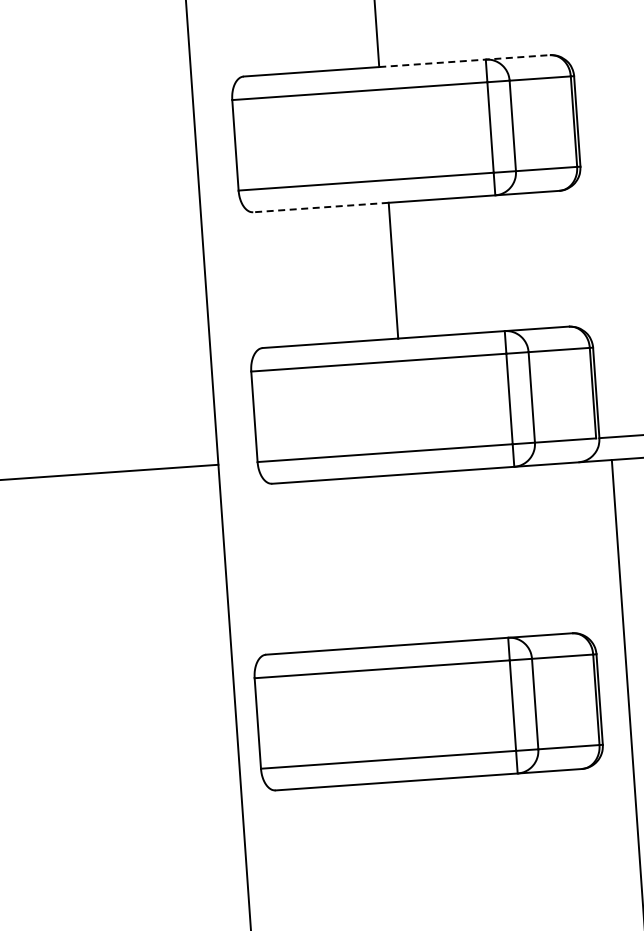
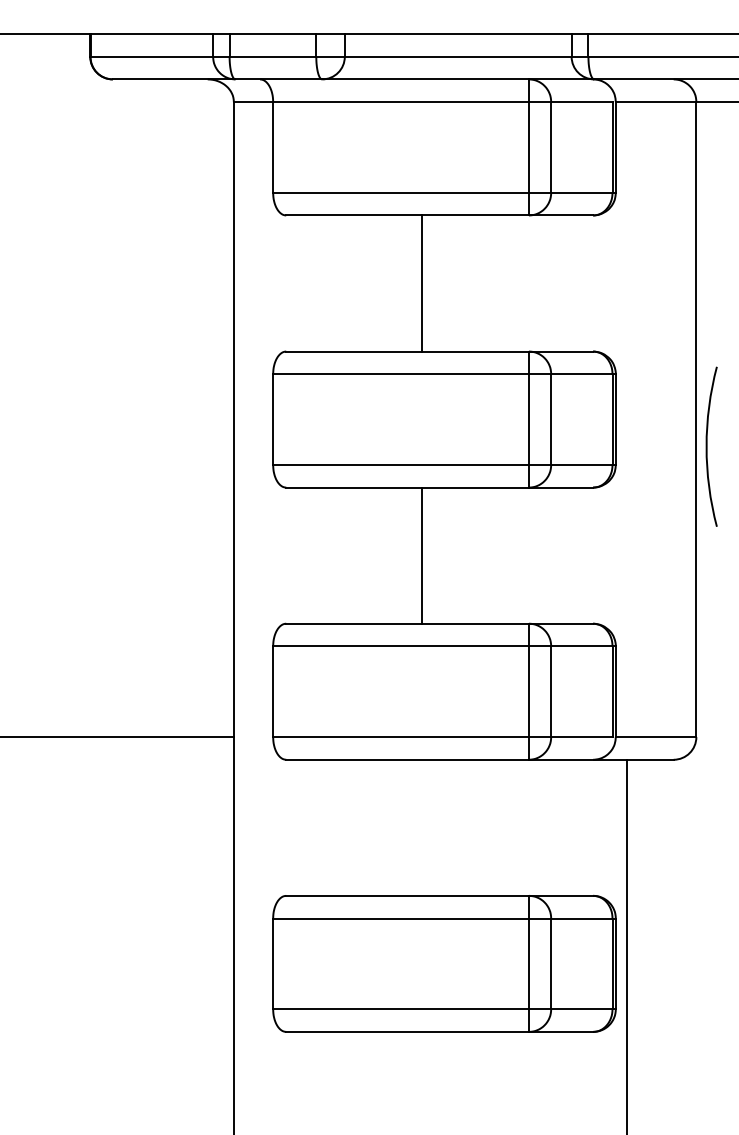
line: (464, 61) -> (507, 351), dashed -> solid
line: (321, 207) -> (354, 487), dashed -> solid
part: (428, 711) -> (444, 963), moved

